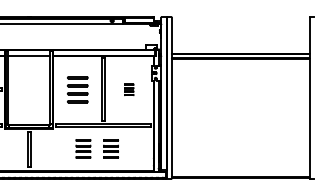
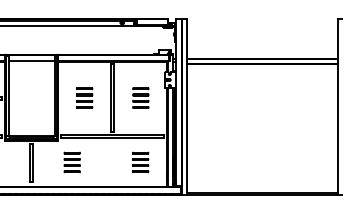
part: (77, 89) -> (84, 97), size x0.71
part: (129, 89) -> (141, 97), size x1.67
part: (83, 148) -> (72, 162), moved
part: (111, 148) -> (141, 162), moved

